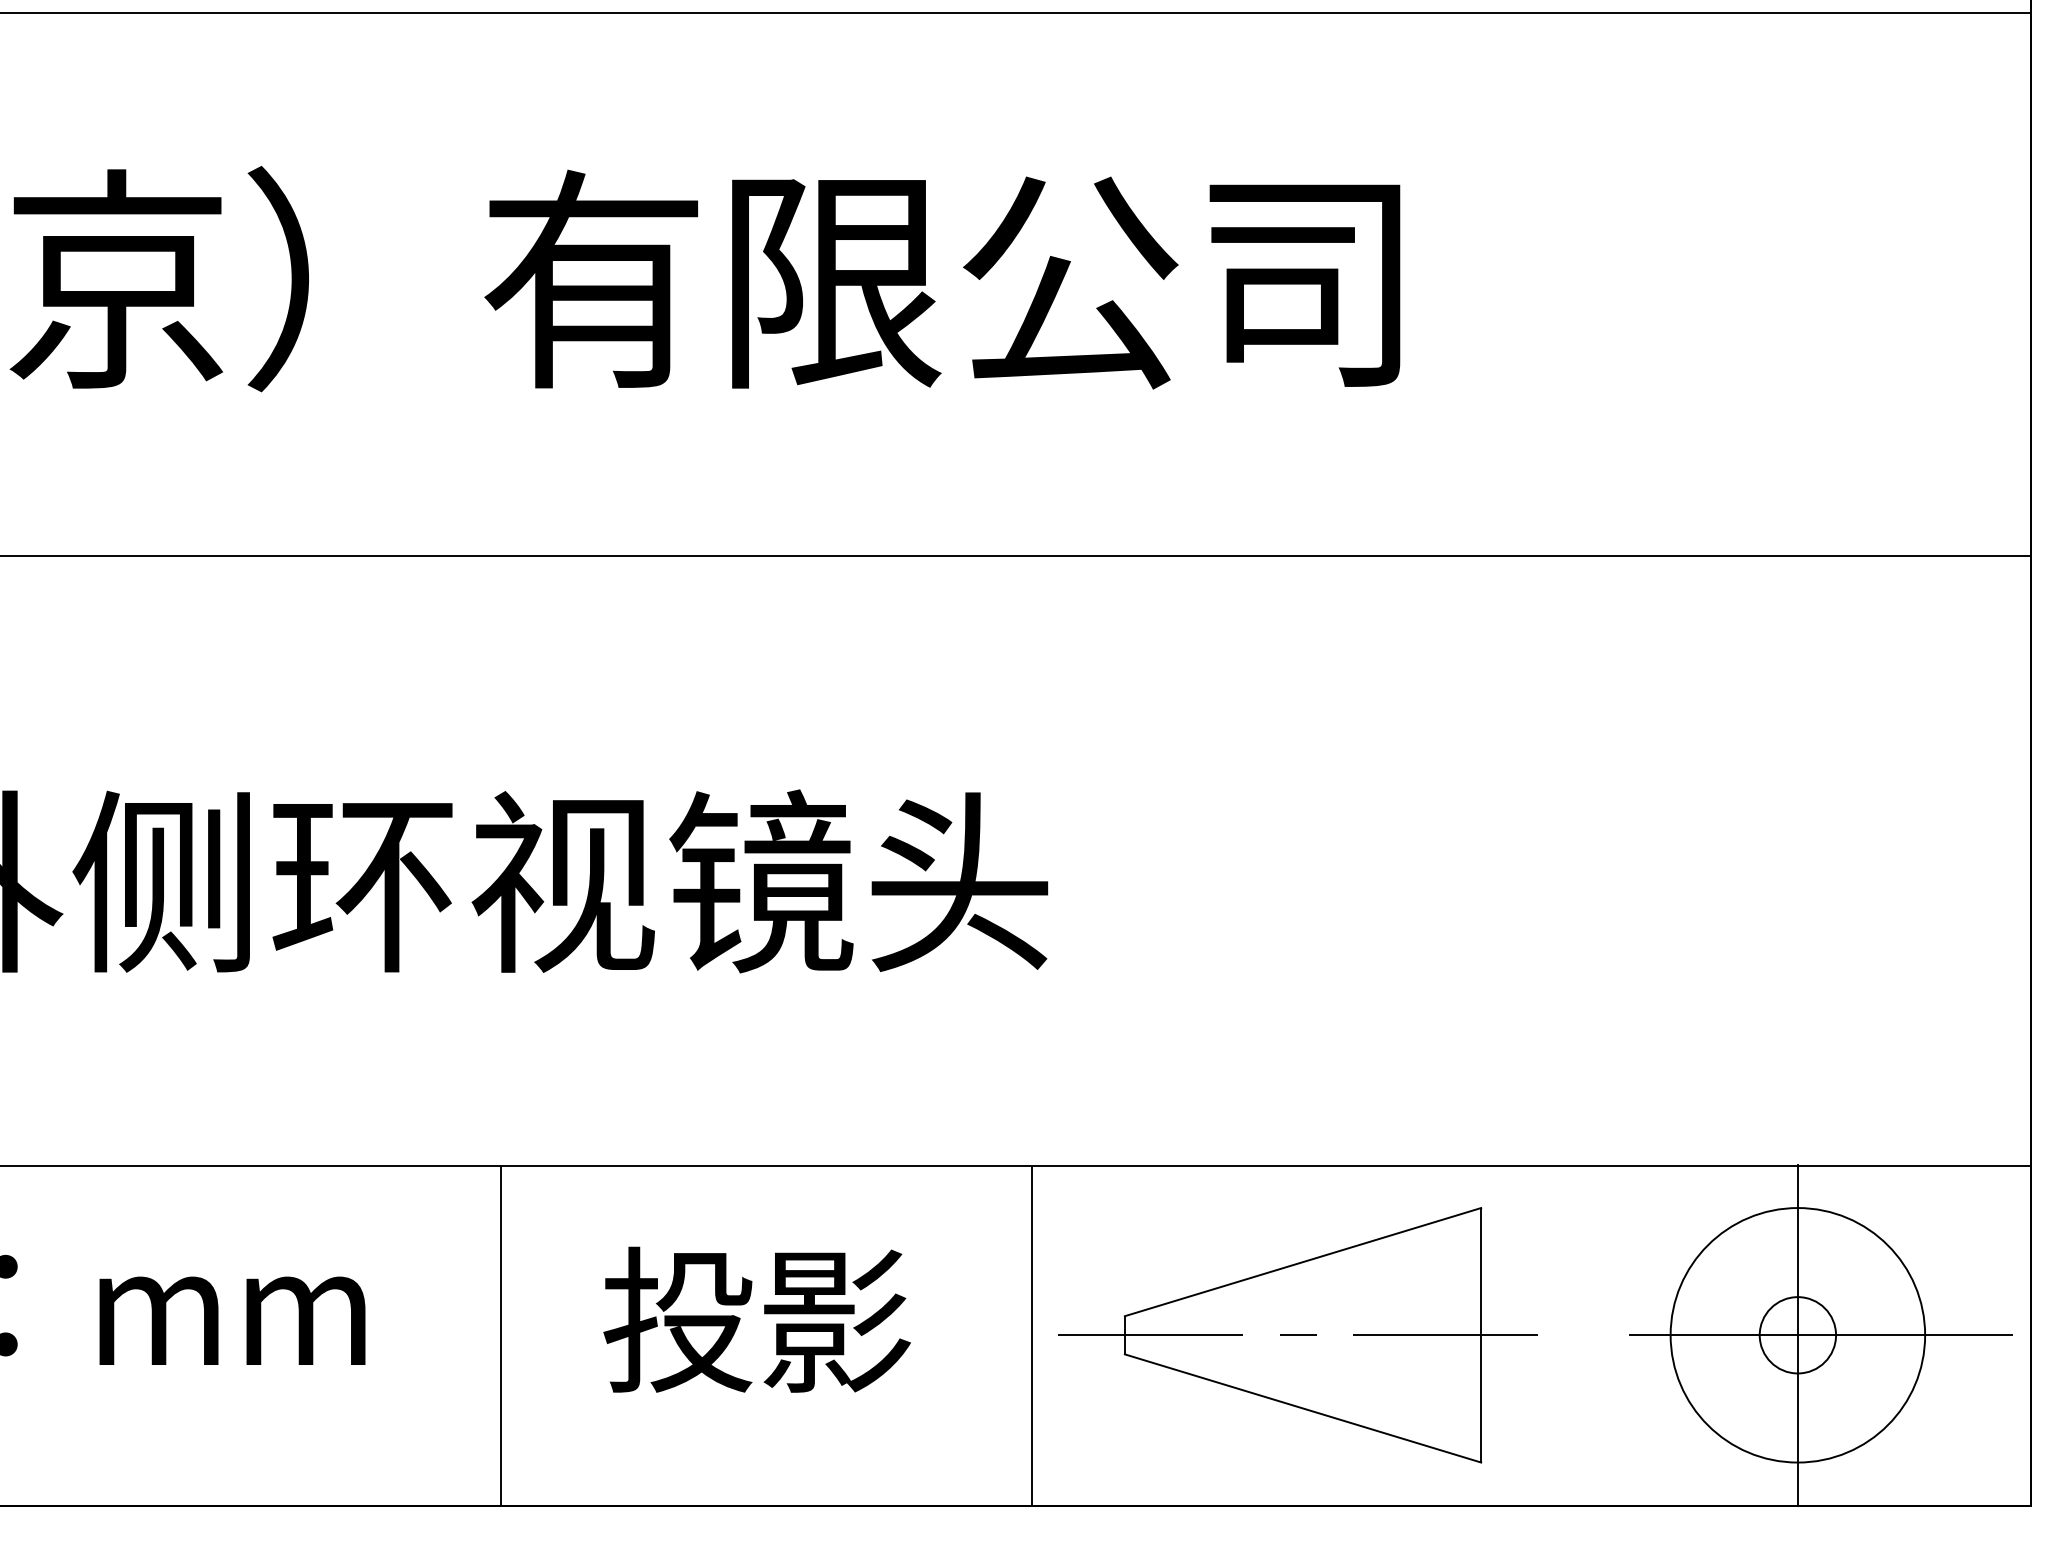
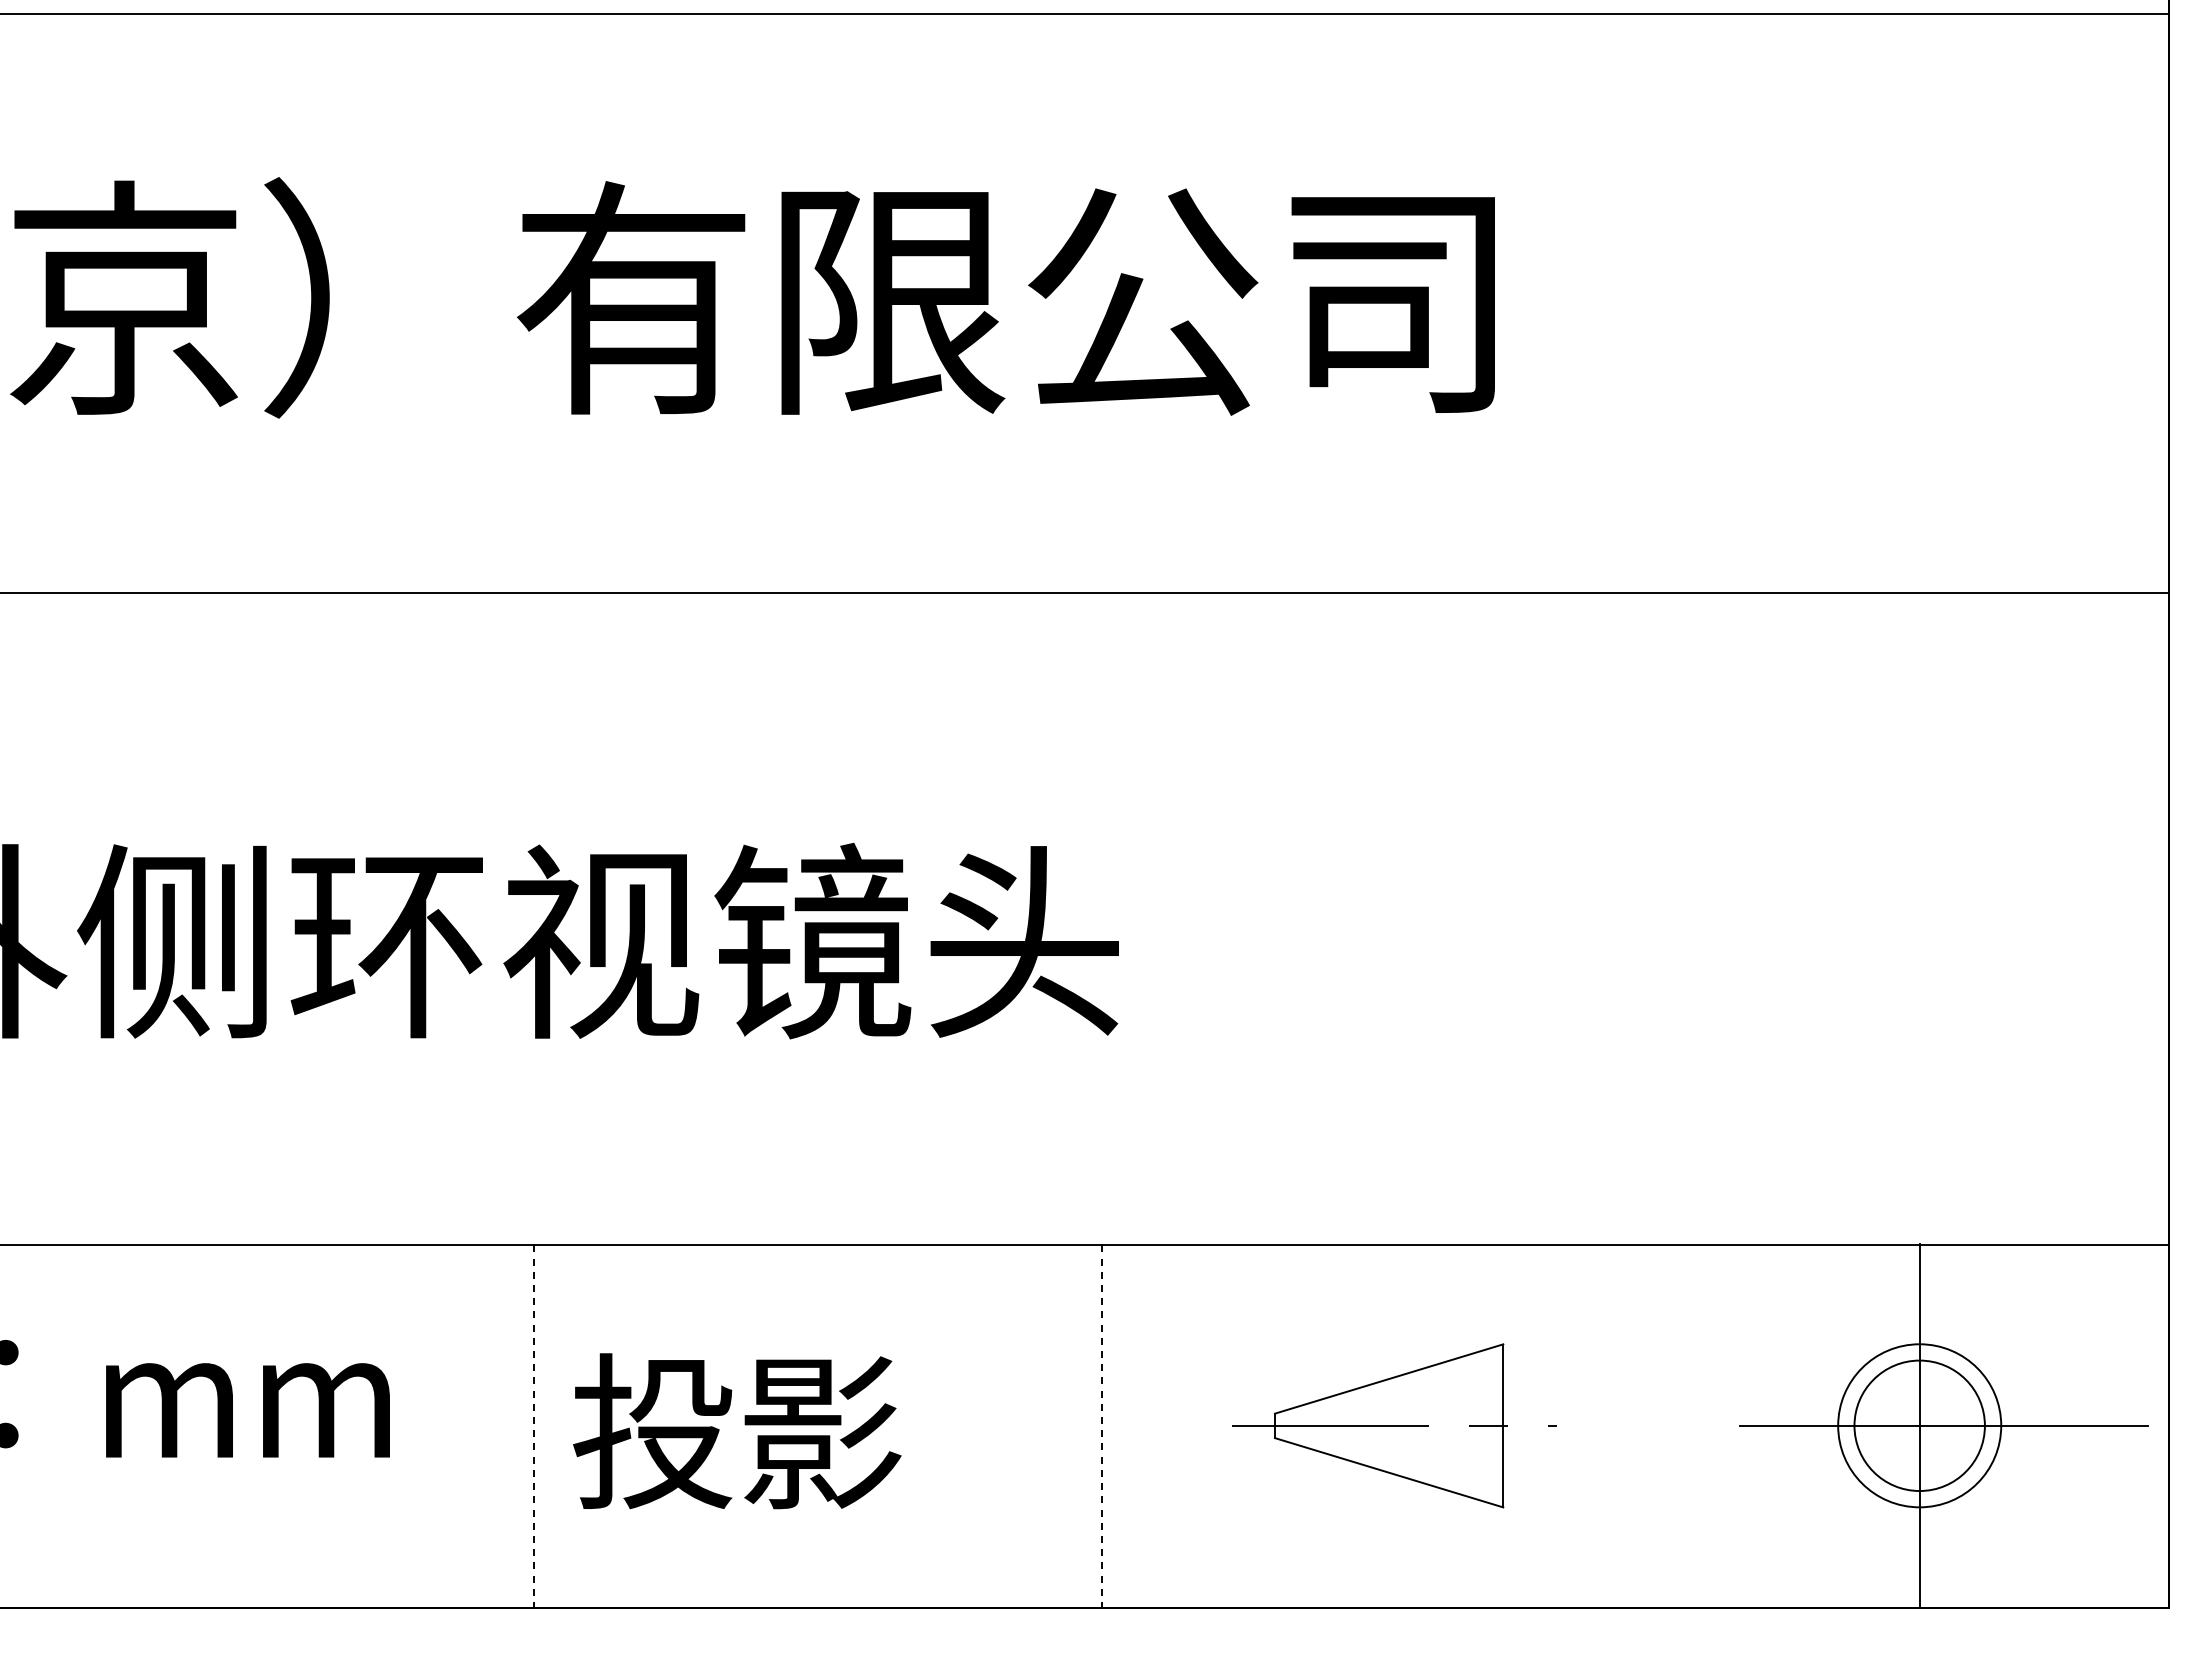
text: (757, 1320) -> (737, 1431), moved
part: (1297, 1335) -> (1385, 1425), size x0.6
circle: (1797, 1335) -> (1919, 1425), size x0.6
circle: (1797, 1335) -> (1919, 1425), size x1.6
line: (500, 1336) -> (534, 1427), solid -> dashed
line: (1031, 1336) -> (1101, 1427), solid -> dashed

